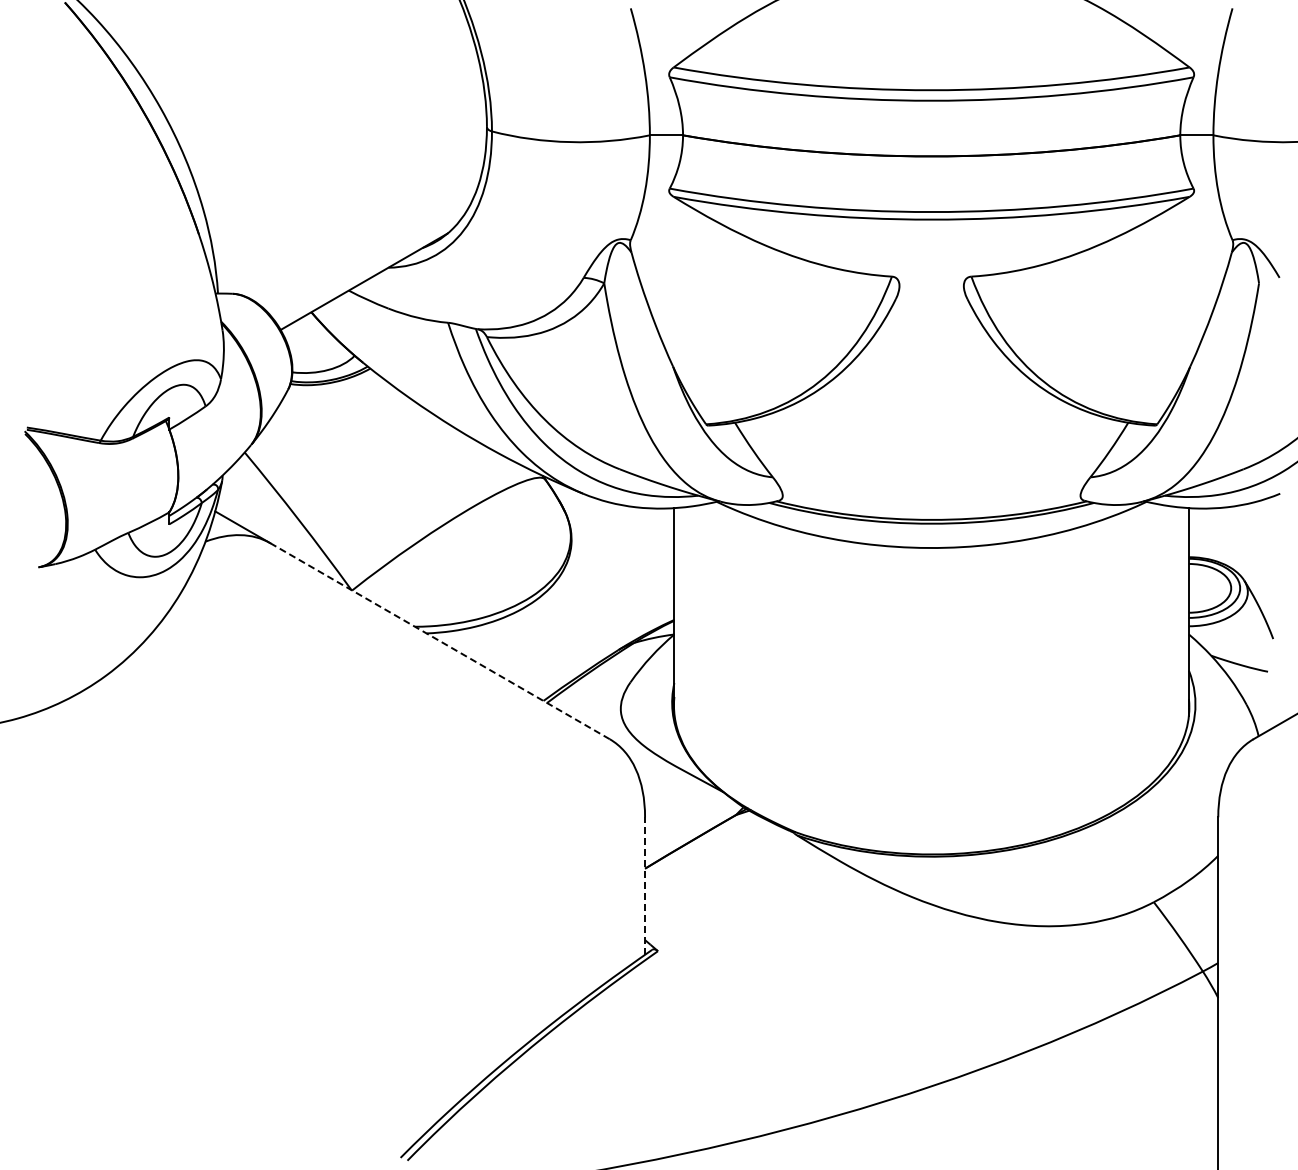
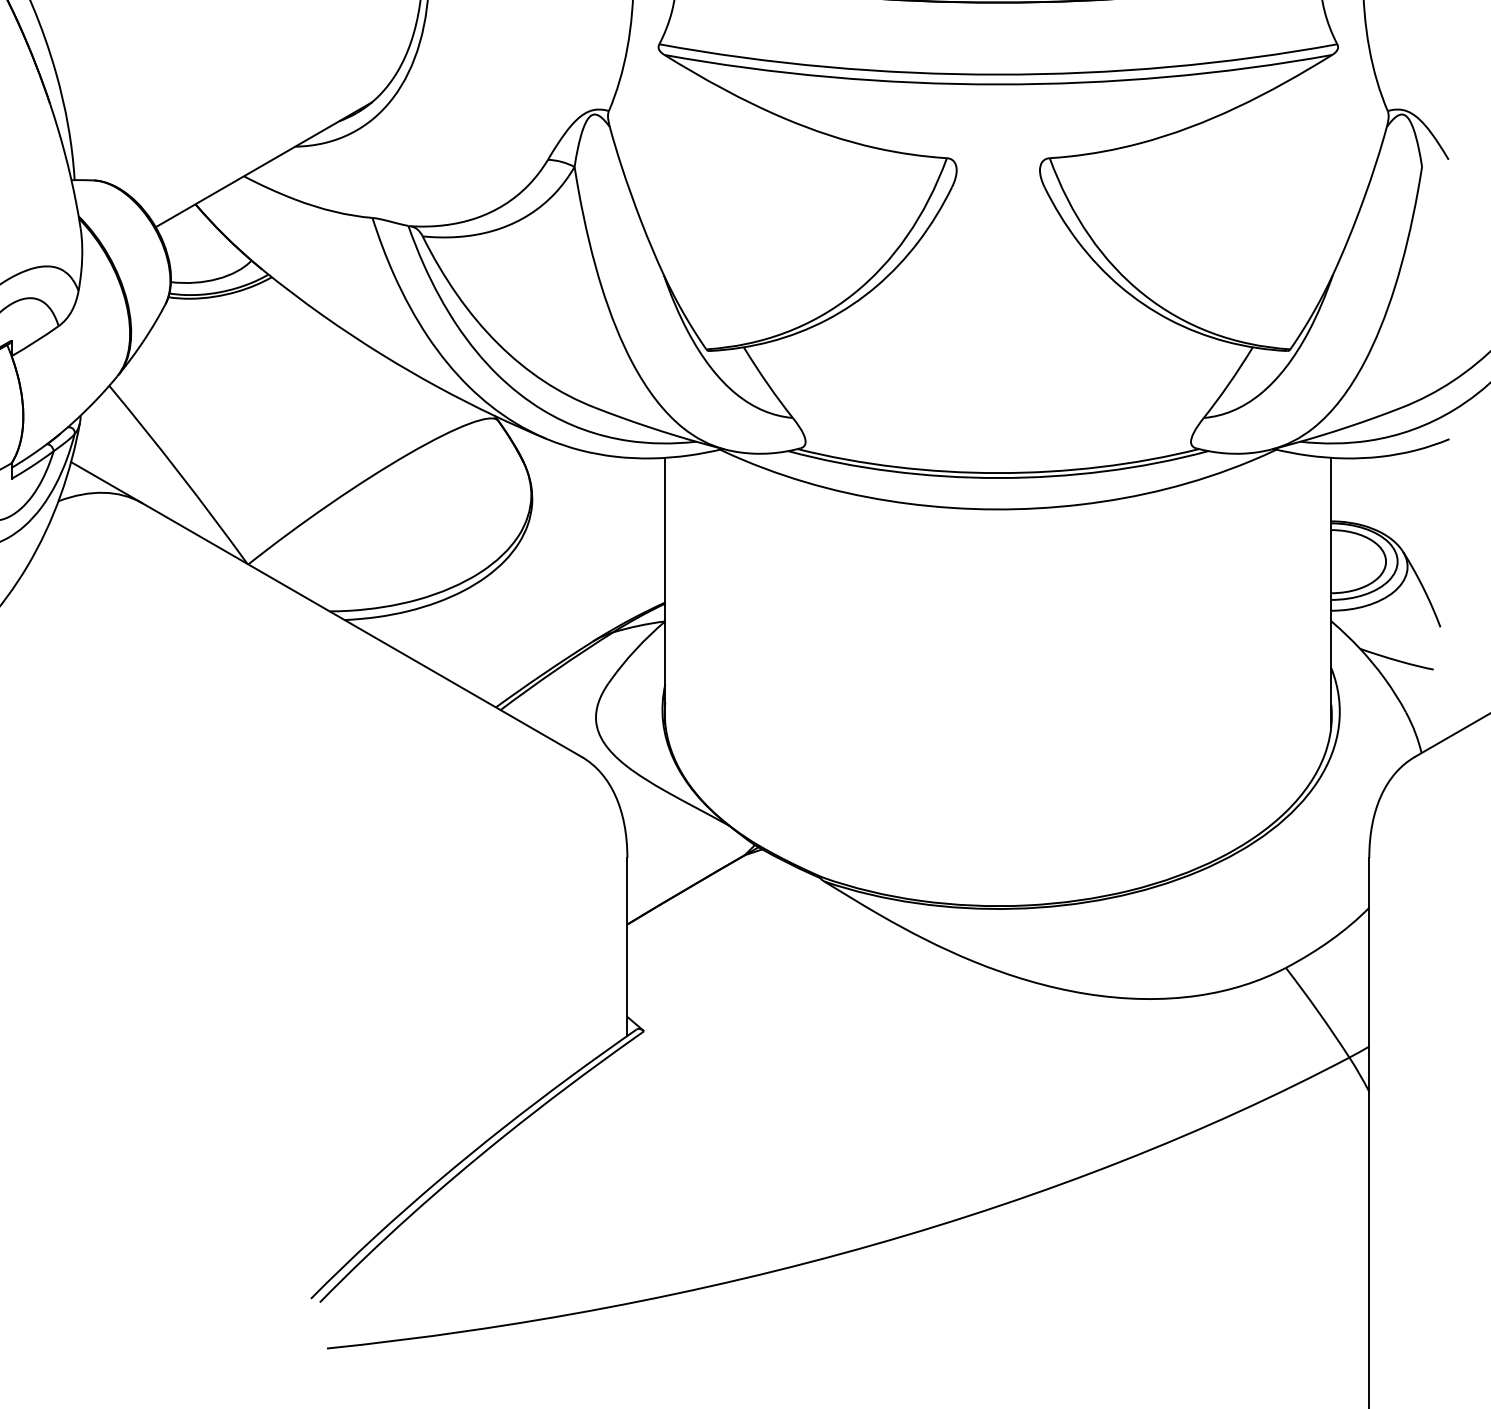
line: (439, 640) -> (361, 629), dashed -> solid
line: (645, 886) -> (627, 947), dashed -> solid

